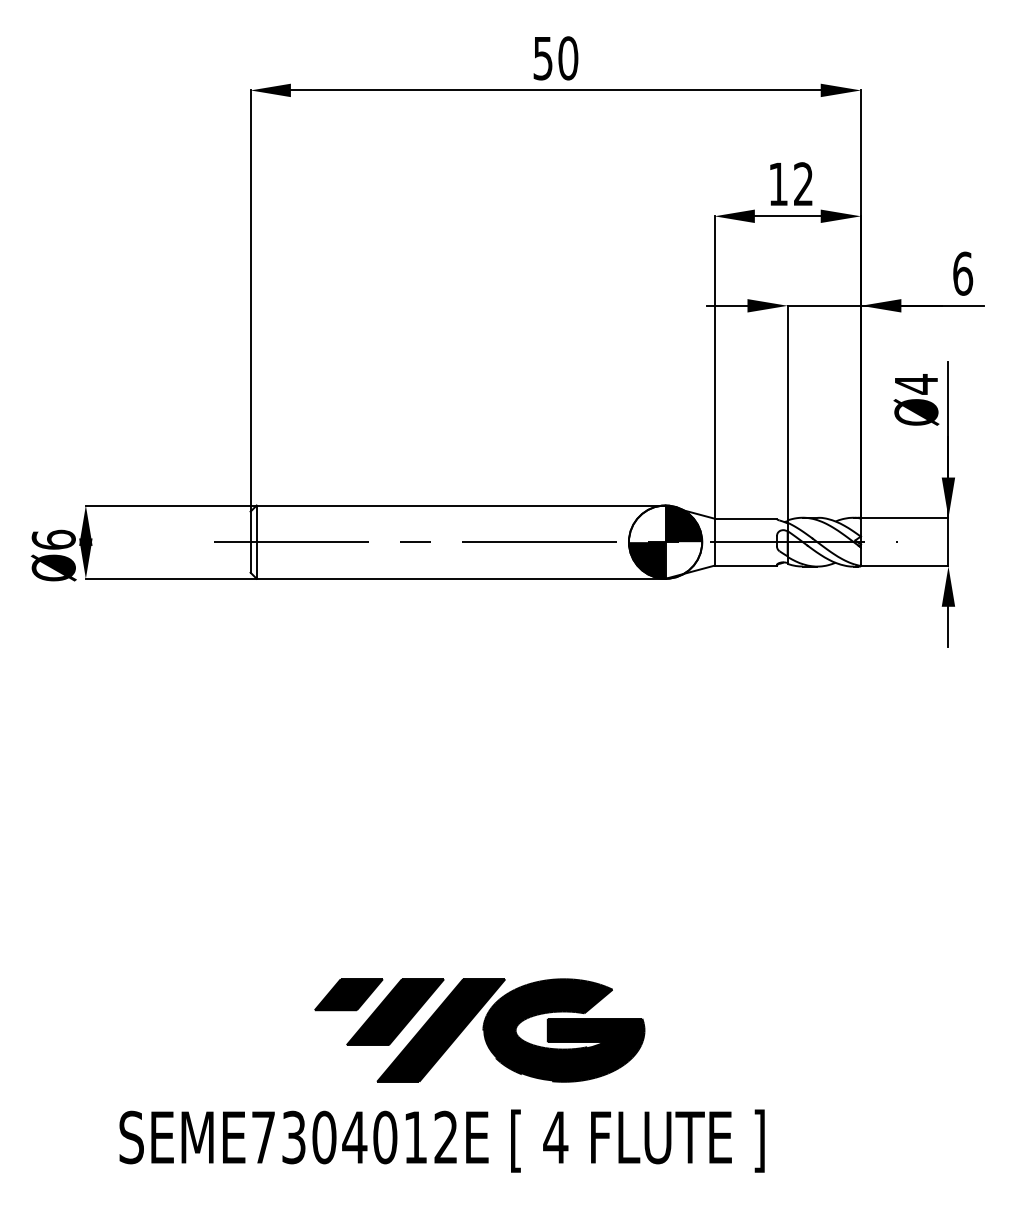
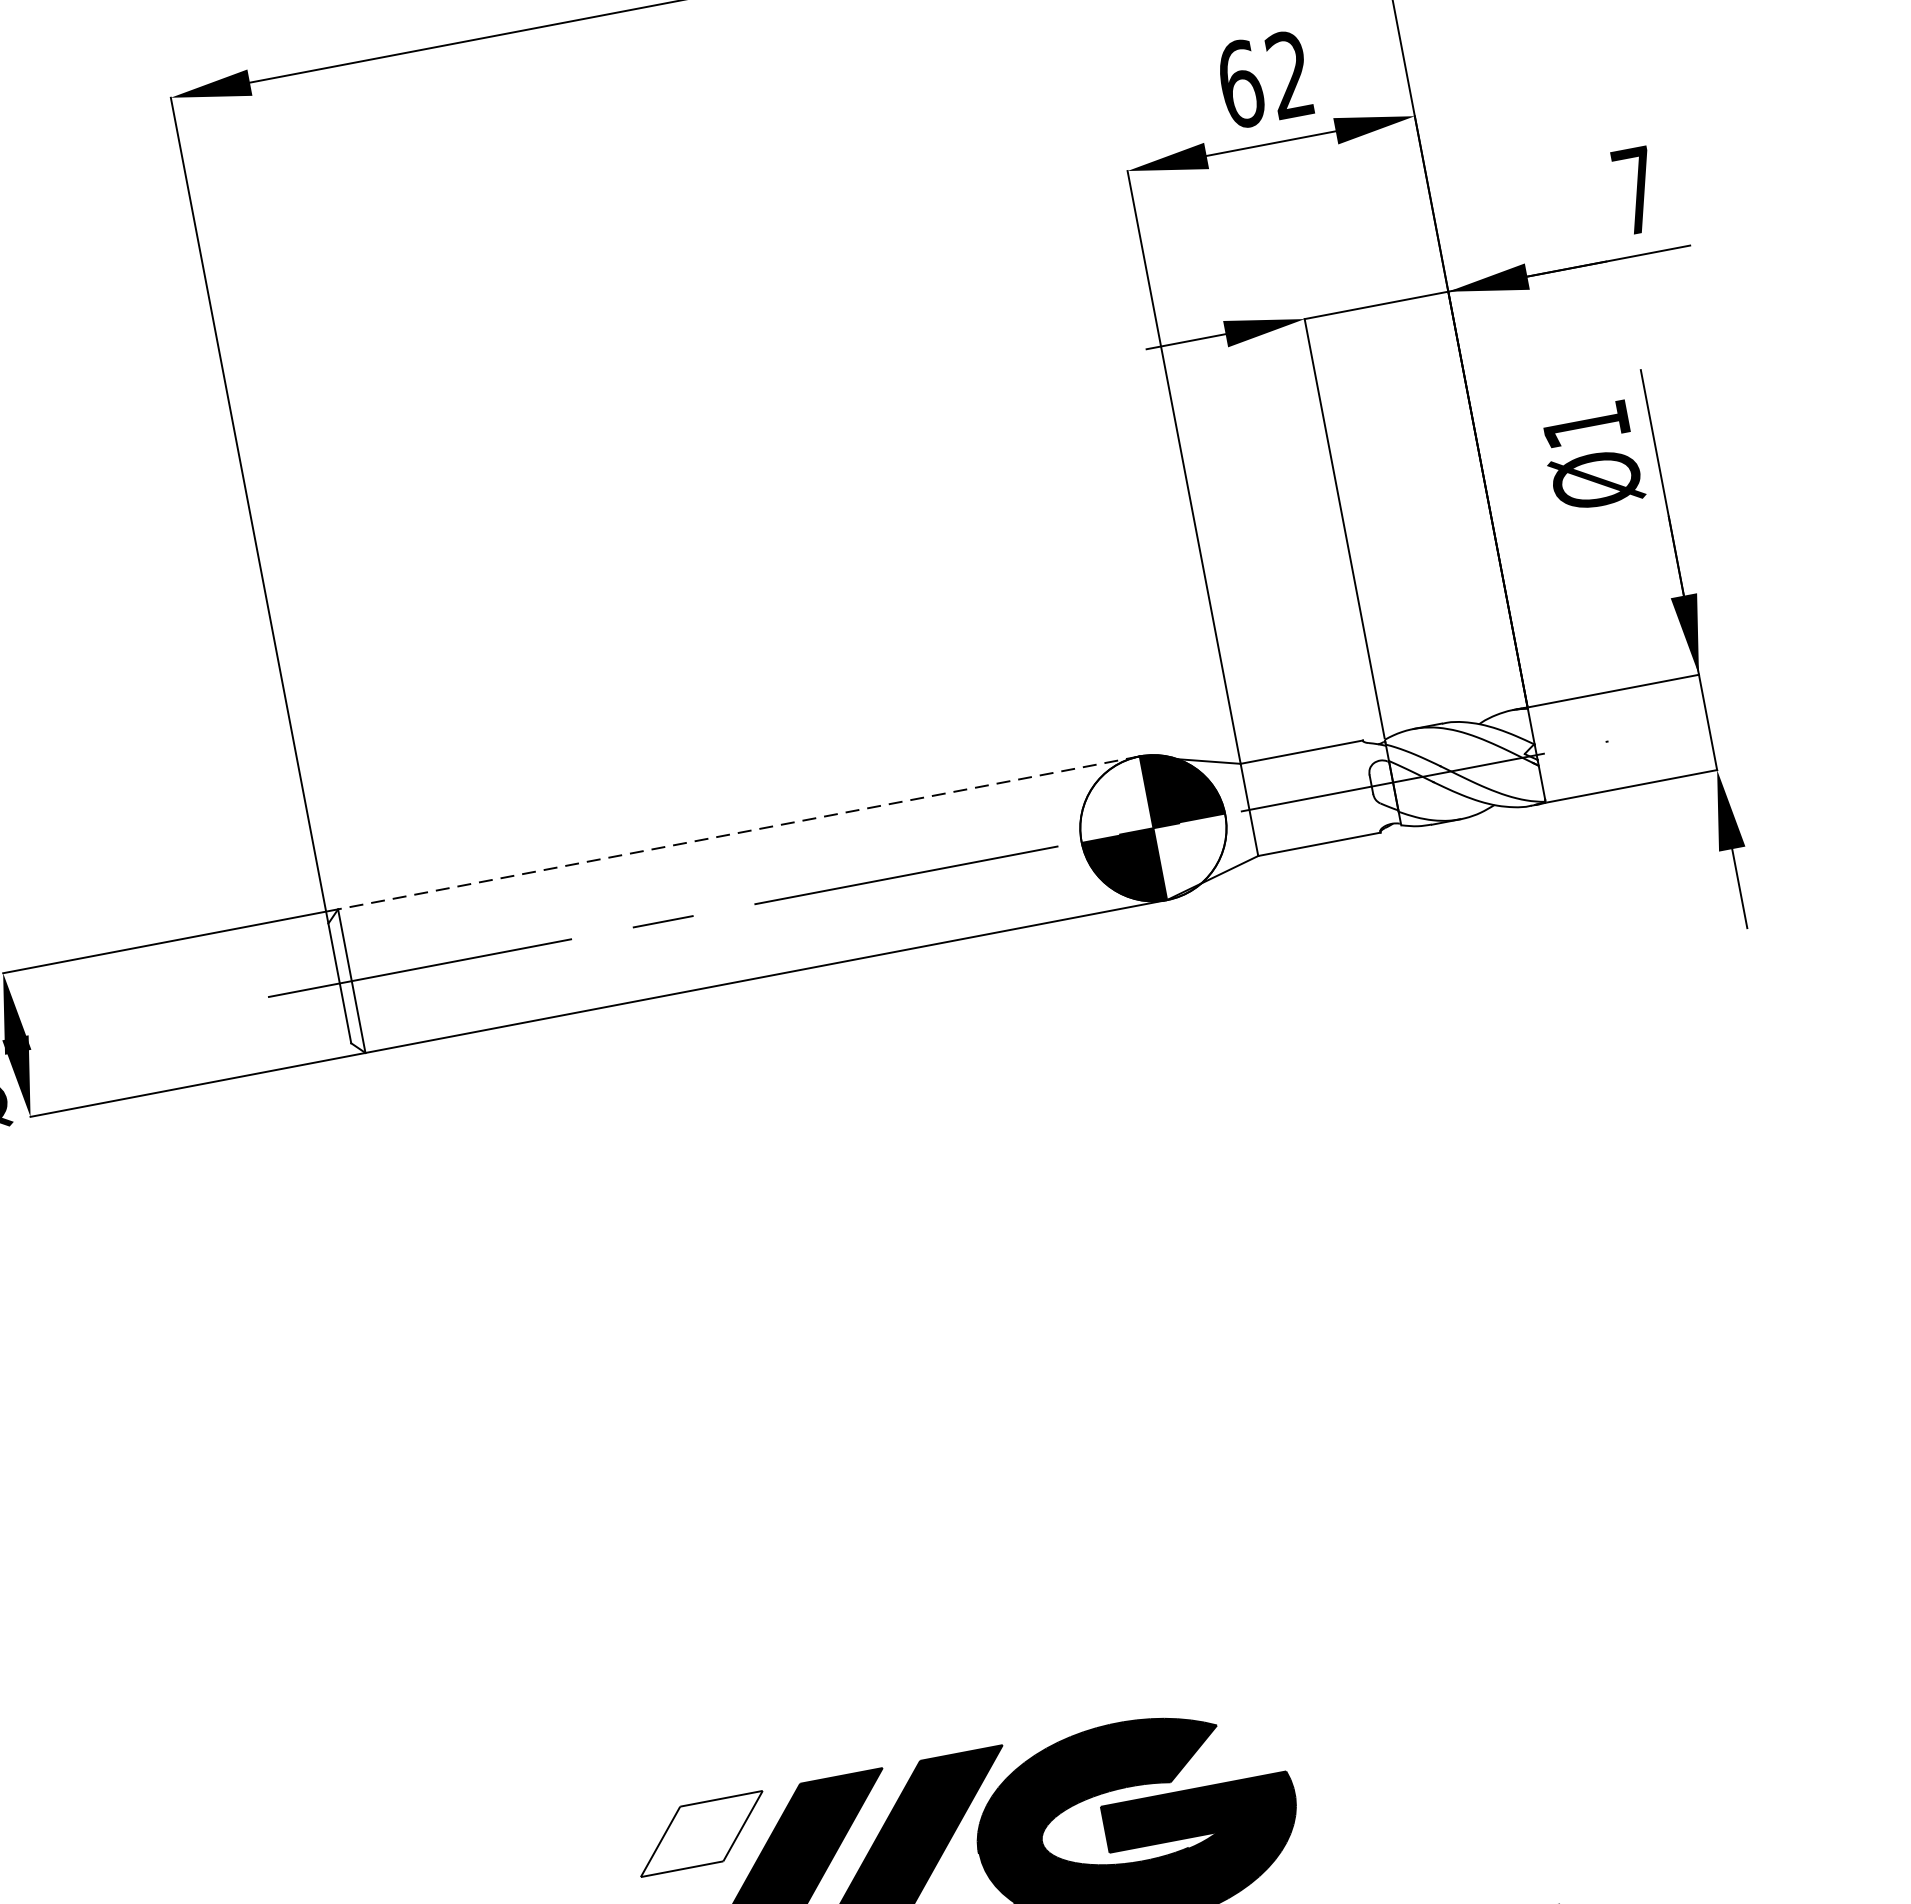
text: (778, 184) -> (1241, 84), 12 -> 62
text: (963, 273) -> (1637, 190), 6 -> 7
text: (916, 384) -> (1586, 425), Ø4 -> Ø1
line: (460, 505) -> (737, 833), solid -> dashed
fill: (348, 994) -> (700, 1833), removed

